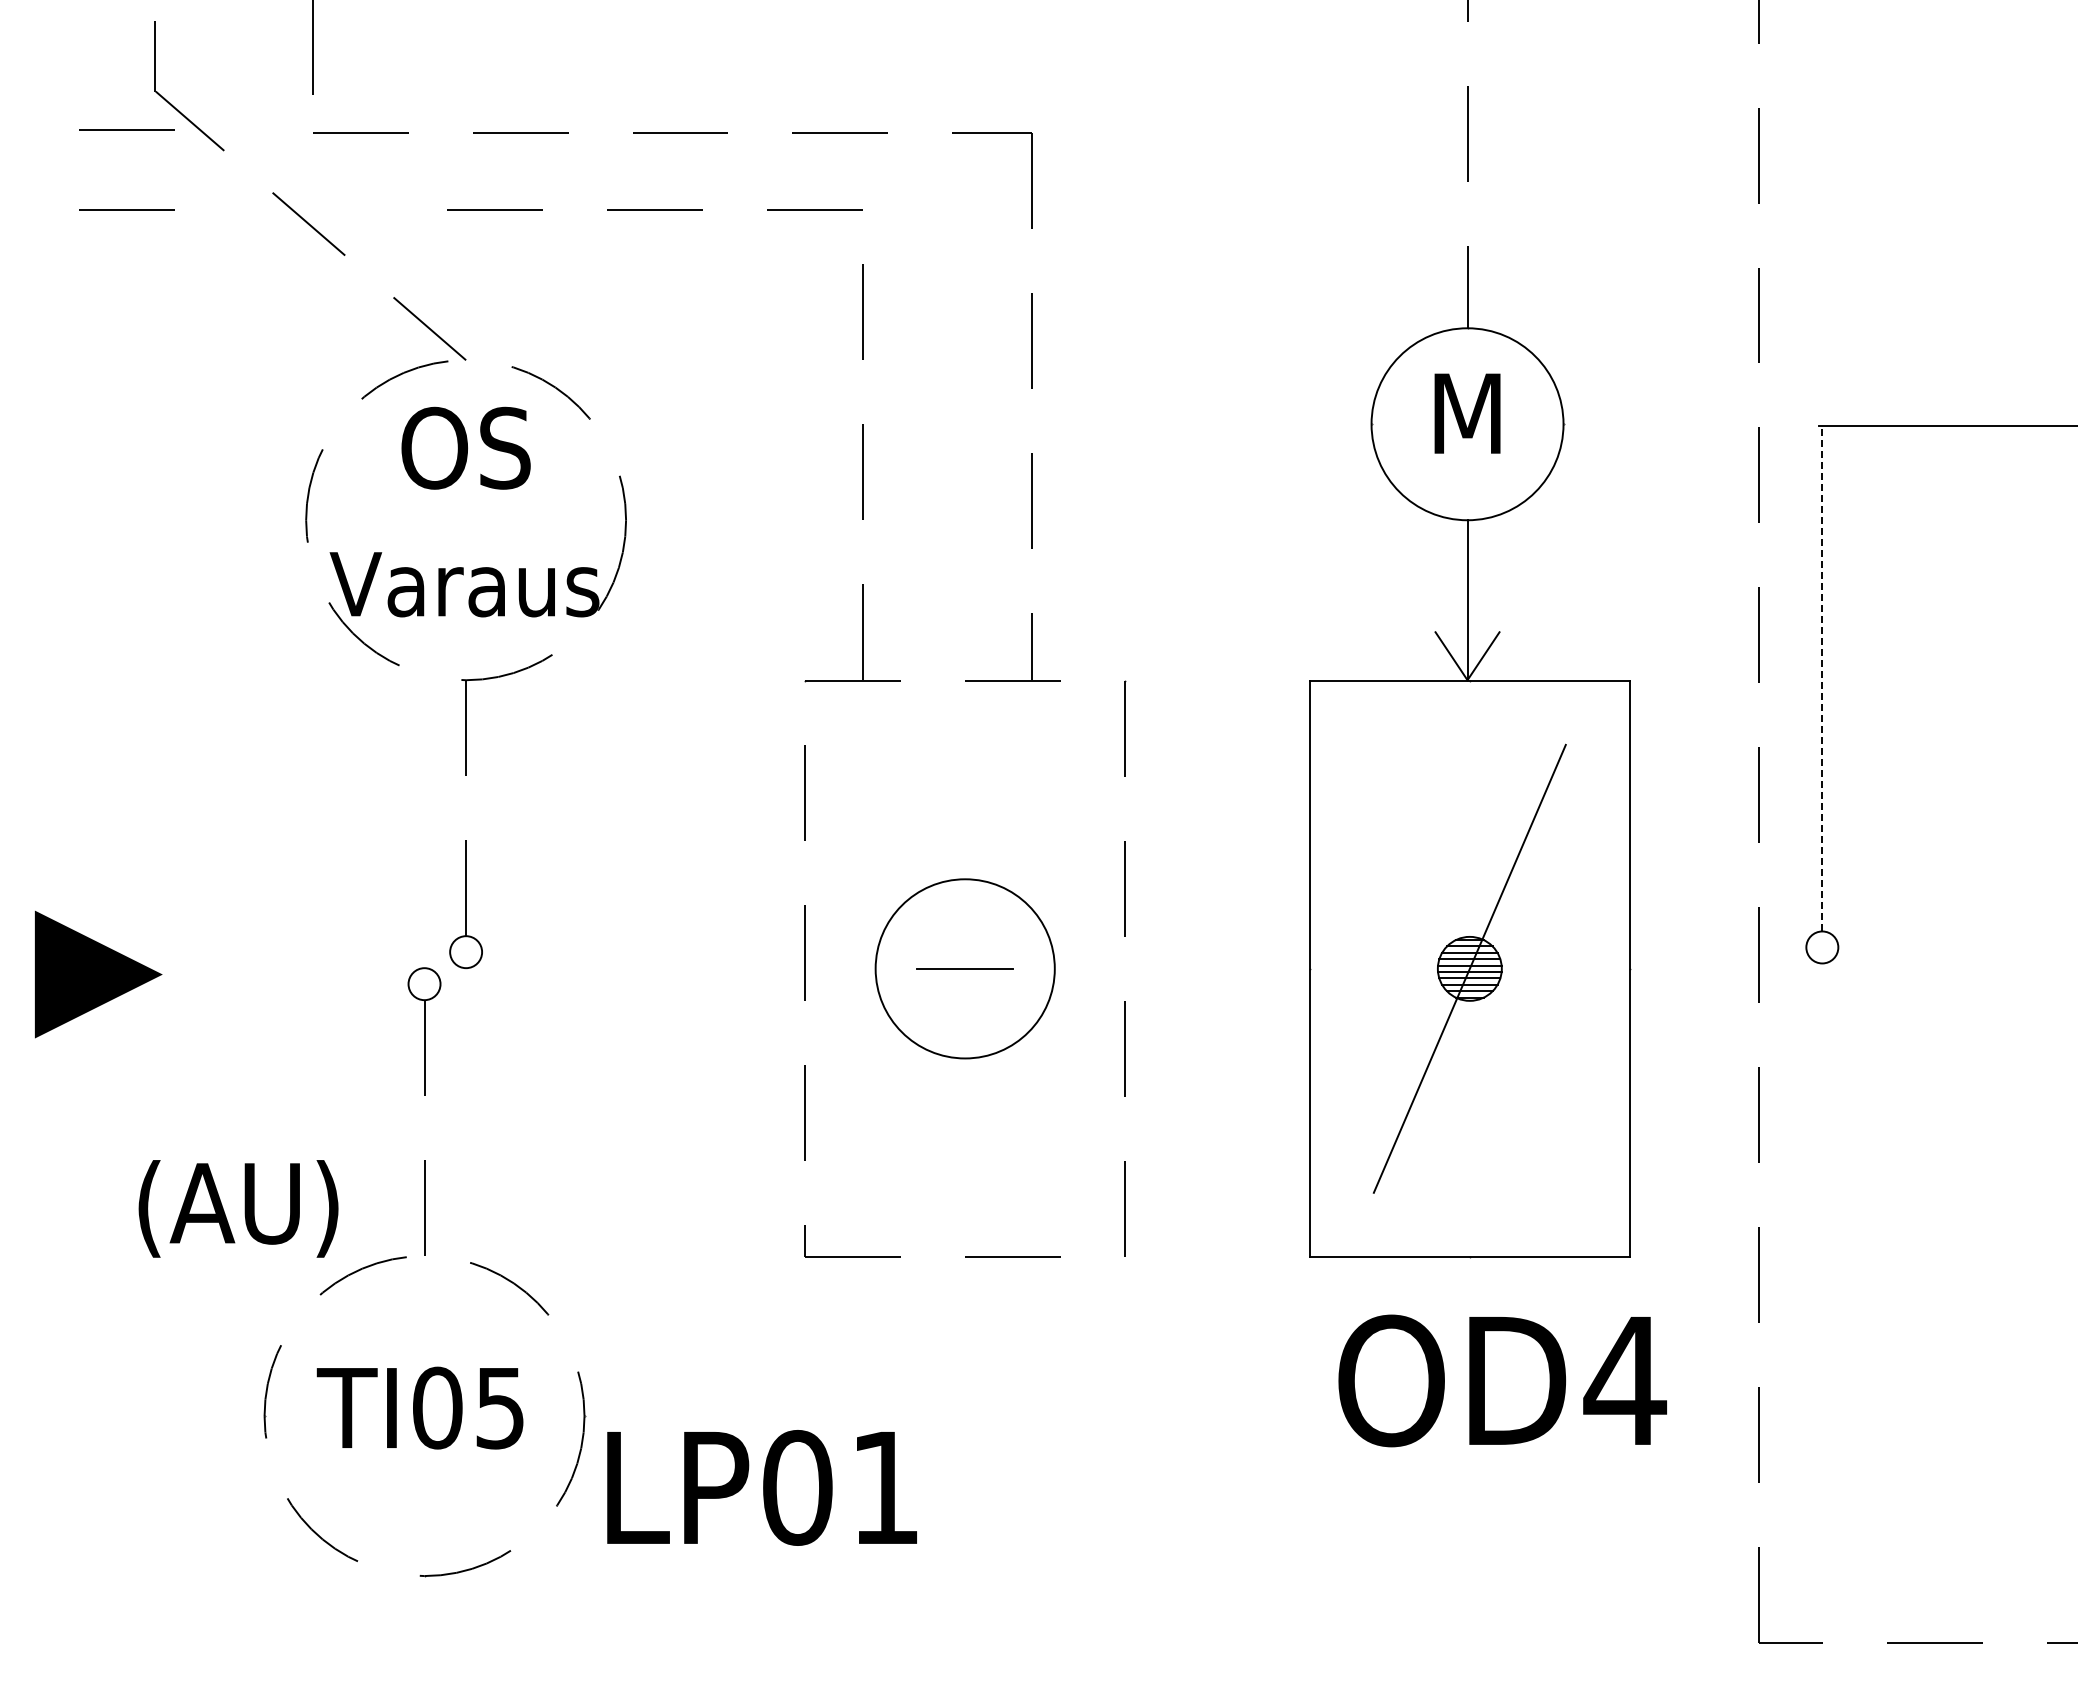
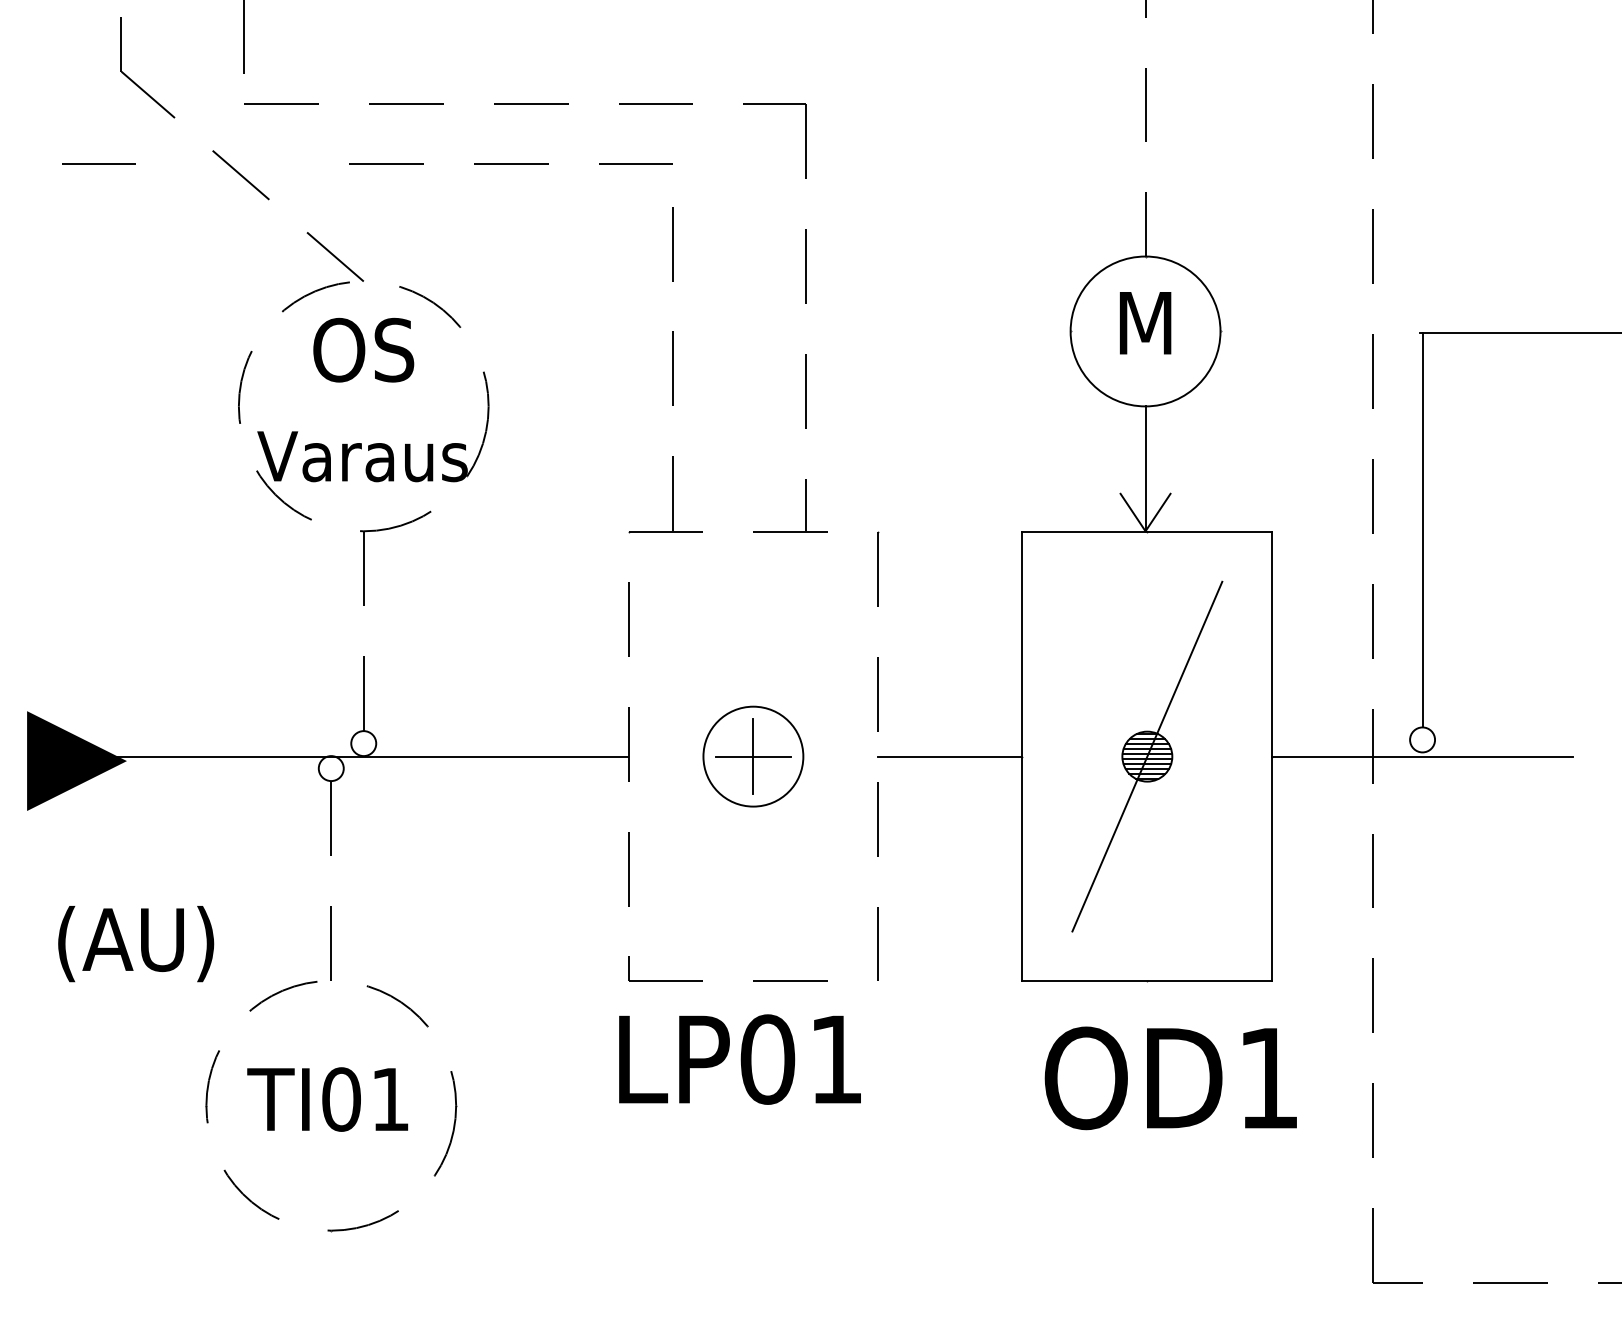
line: (126, 129) -> (98, 101), removed
line: (1822, 678) -> (1422, 529), dashed -> solid
line: (438, 968) -> (342, 756), added
circle: (965, 968) -> (753, 756), size x0.71
line: (965, 968) -> (753, 756), added
line: (1217, 968) -> (950, 756), added
line: (1822, 968) -> (1422, 756), added
text: (238, 1208) -> (136, 943), moved
text: (1625, 1380) -> (1268, 1078), OD4 -> OD1
text: (499, 1408) -> (389, 1099), TI05 -> TI01
text: (761, 1487) -> (739, 1059), moved

